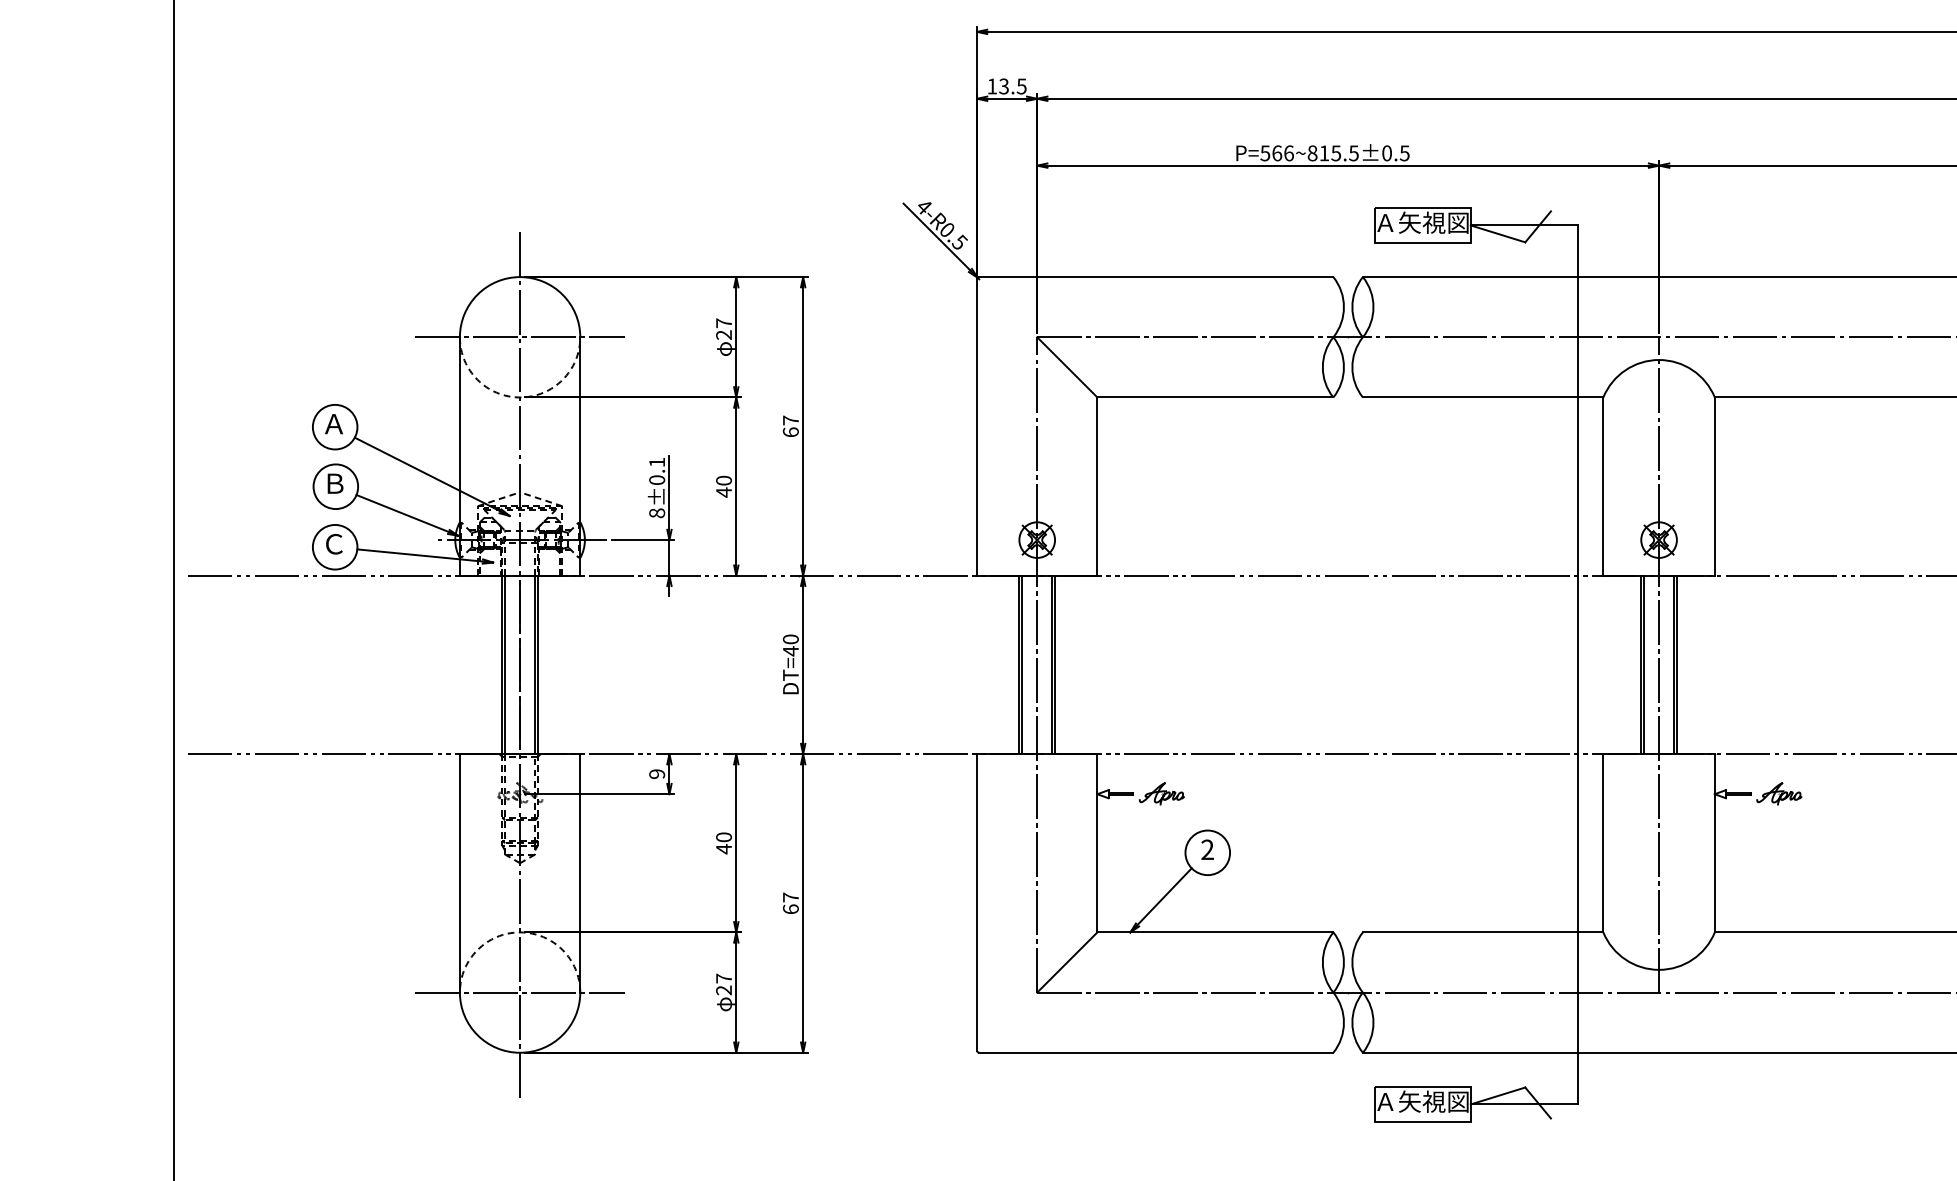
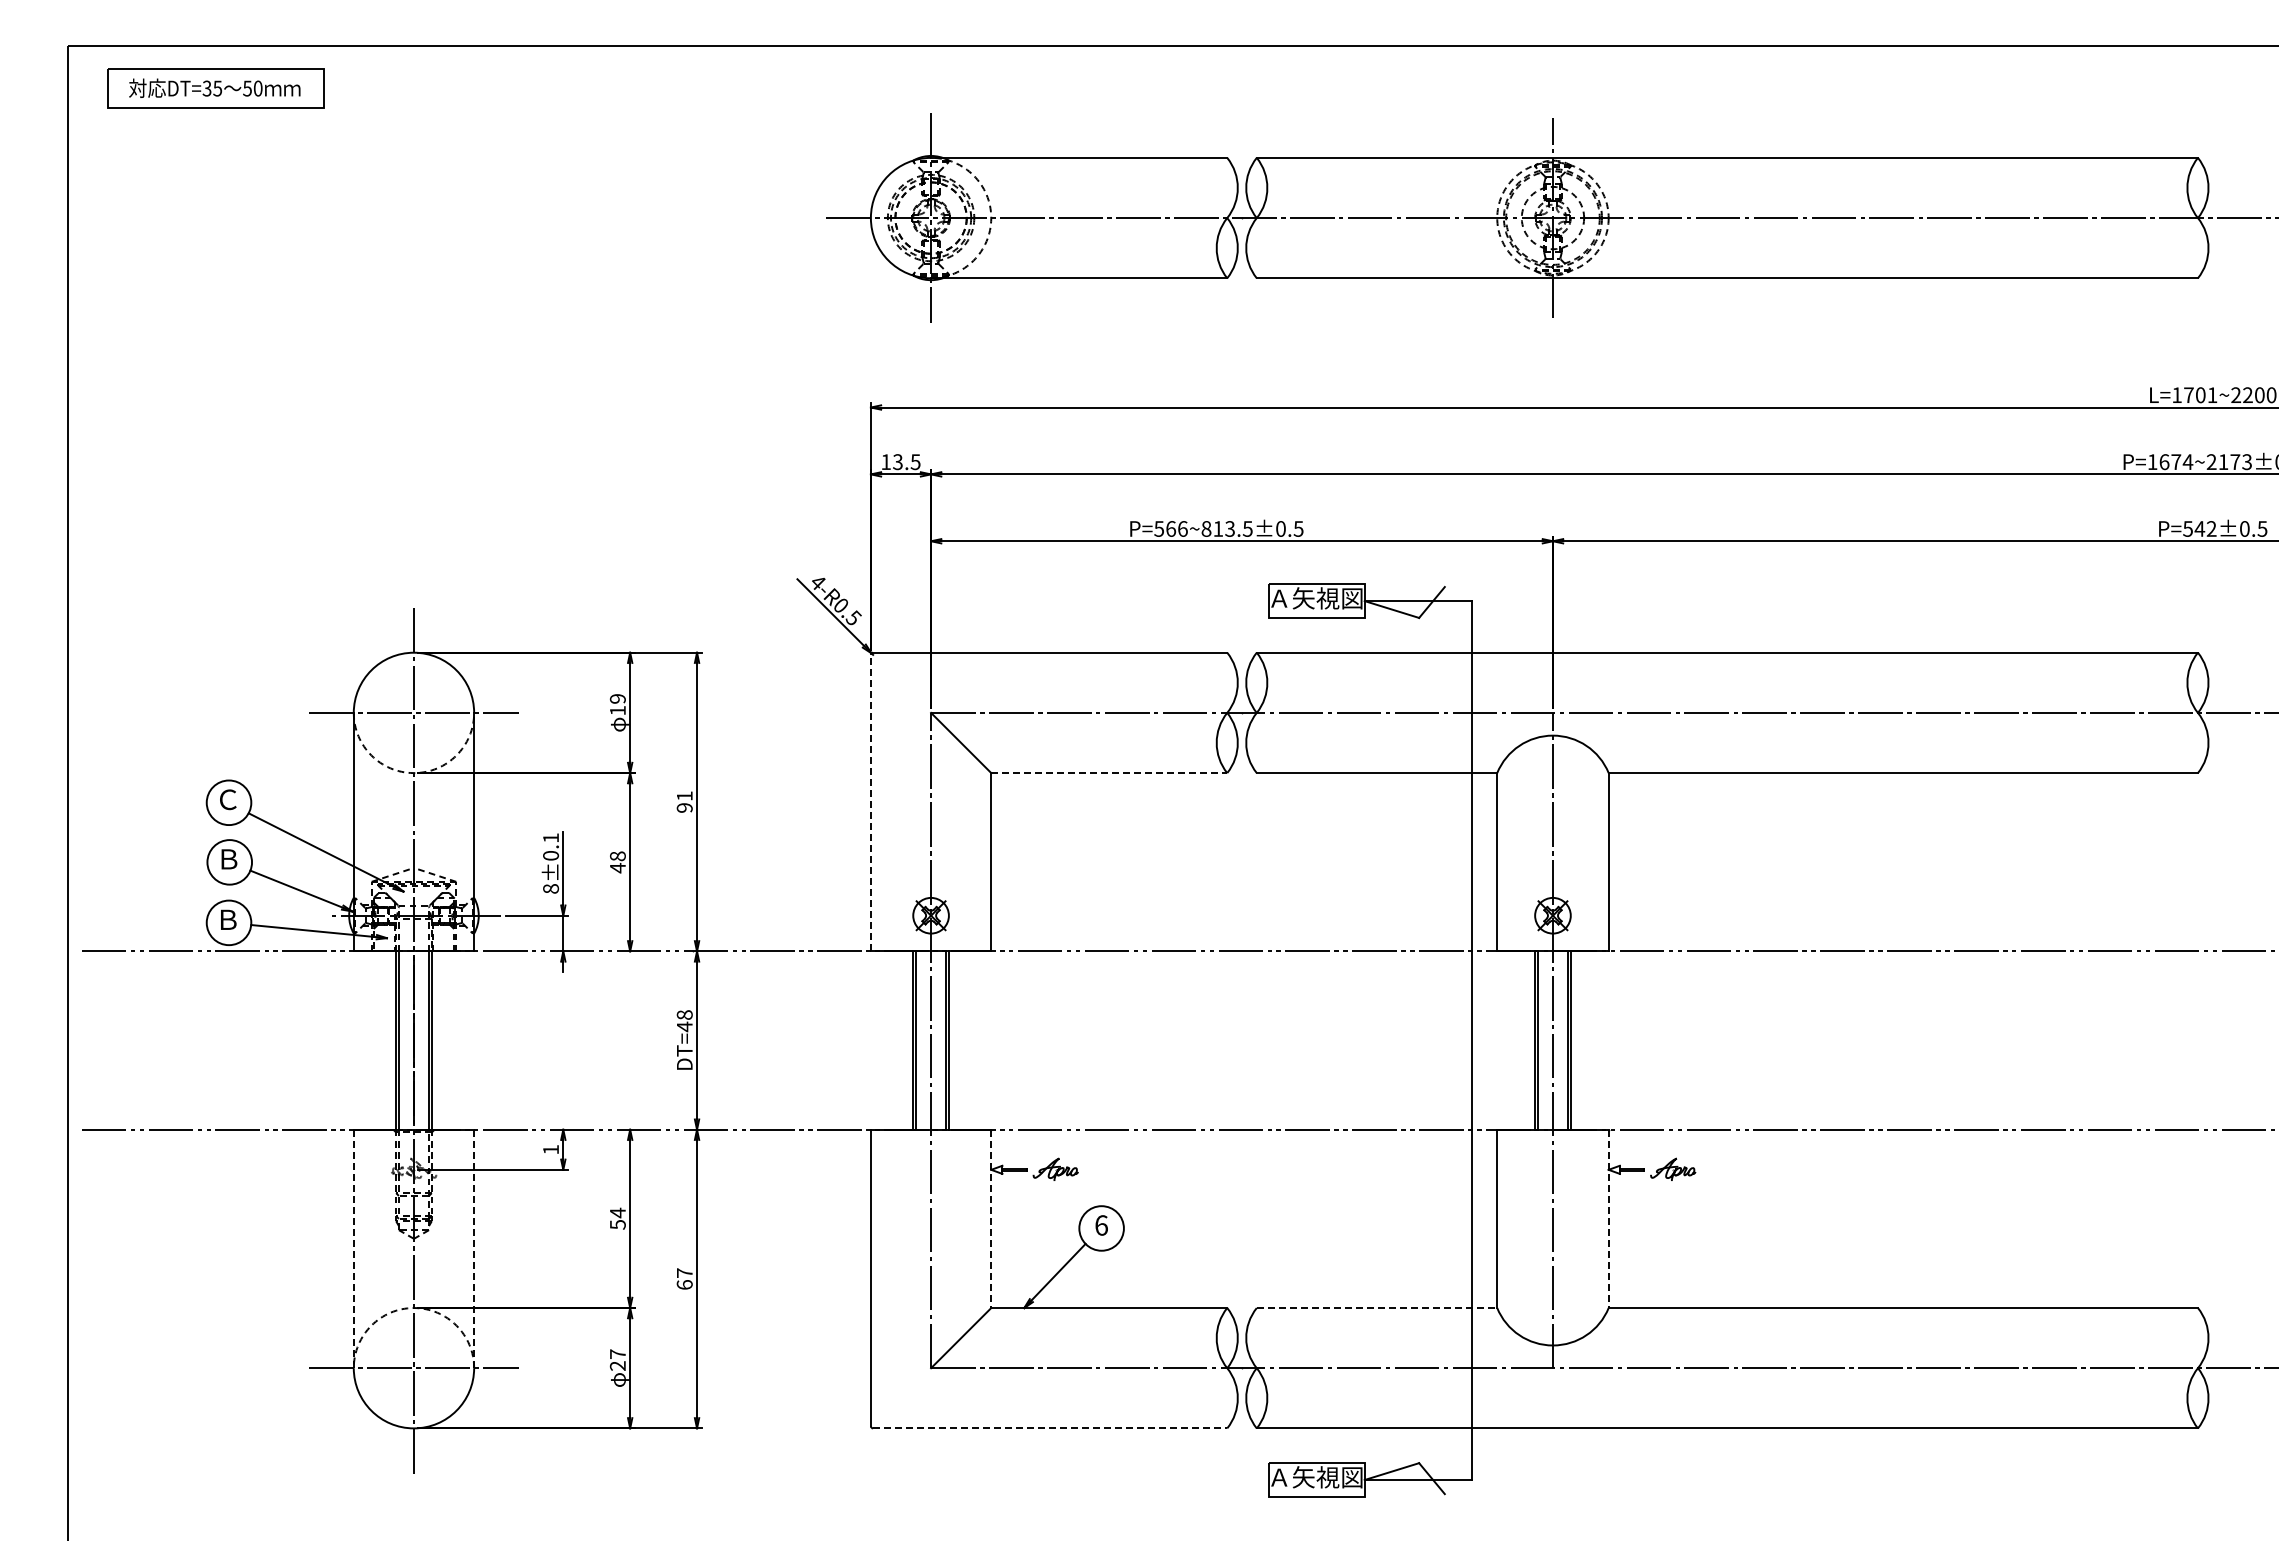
text: (1335, 152) -> (1229, 528), P=566~815.5±0.5 -> P=566~813.5±0.5
text: (723, 328) -> (617, 704), 27 -> 19
line: (1215, 397) -> (1109, 773), solid -> dashed
text: (333, 423) -> (227, 799), Ａ -> Ｃ
text: (790, 425) -> (684, 801), 67 -> 91
line: (976, 426) -> (870, 802), solid -> dashed
text: (723, 480) -> (617, 856), 40 -> 48
text: (334, 543) -> (228, 919), Ｃ -> Ｂ
text: (790, 638) -> (684, 1014), DT=40 -> DT=48
text: (657, 773) -> (551, 1149), 9 -> 1
text: (723, 842) -> (617, 1218), 40 -> 54
line: (1097, 843) -> (991, 1219), solid -> dashed
line: (1714, 843) -> (1608, 1219), solid -> dashed
text: (1207, 849) -> (1101, 1225), 2 -> 6
line: (459, 872) -> (353, 1248), solid -> dashed
line: (580, 872) -> (474, 1248), solid -> dashed
line: (1483, 932) -> (1377, 1308), solid -> dashed
line: (1156, 1052) -> (1050, 1428), solid -> dashed

